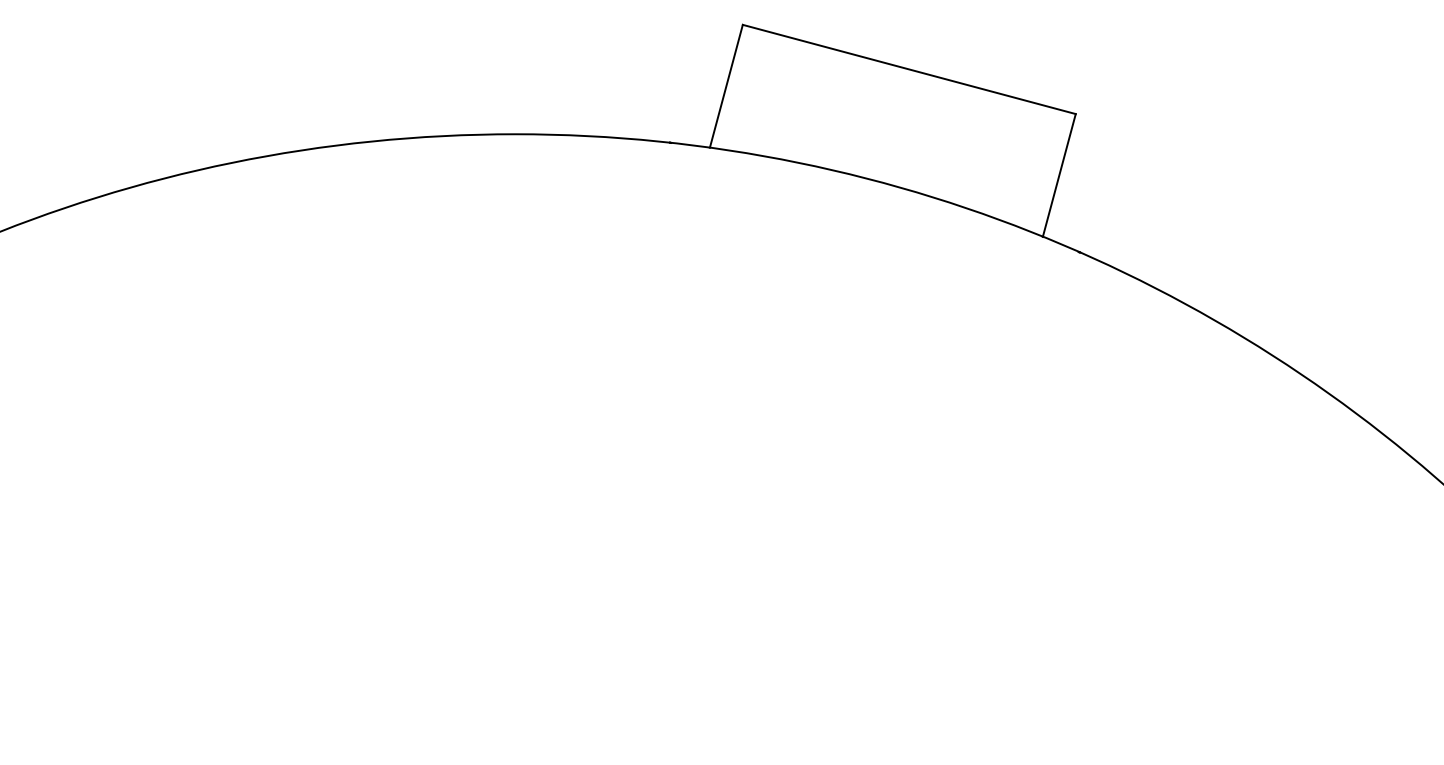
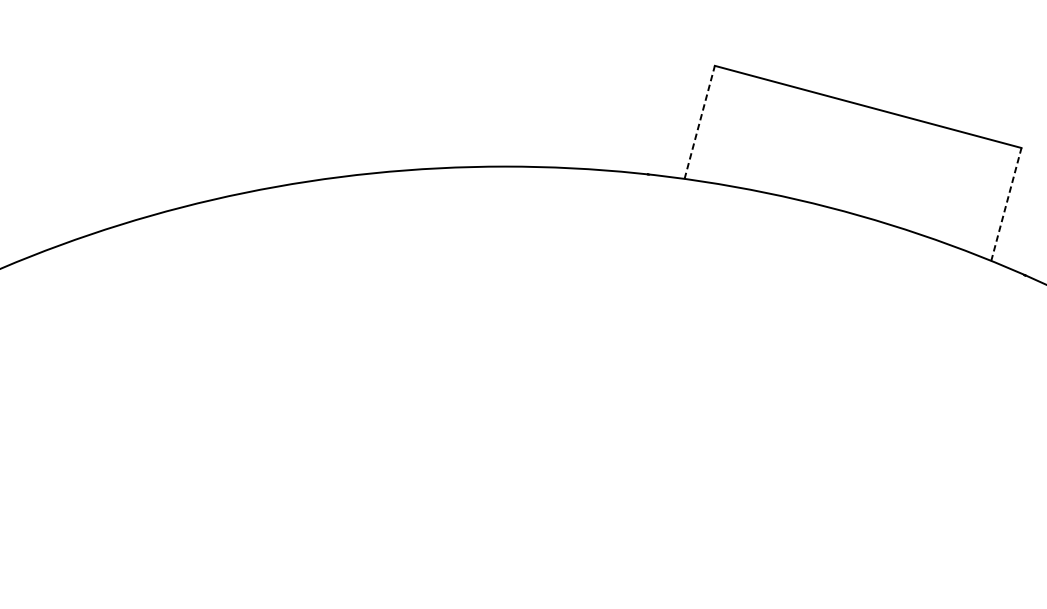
line: (726, 86) -> (699, 122), solid -> dashed
line: (1059, 175) -> (1006, 204), solid -> dashed

